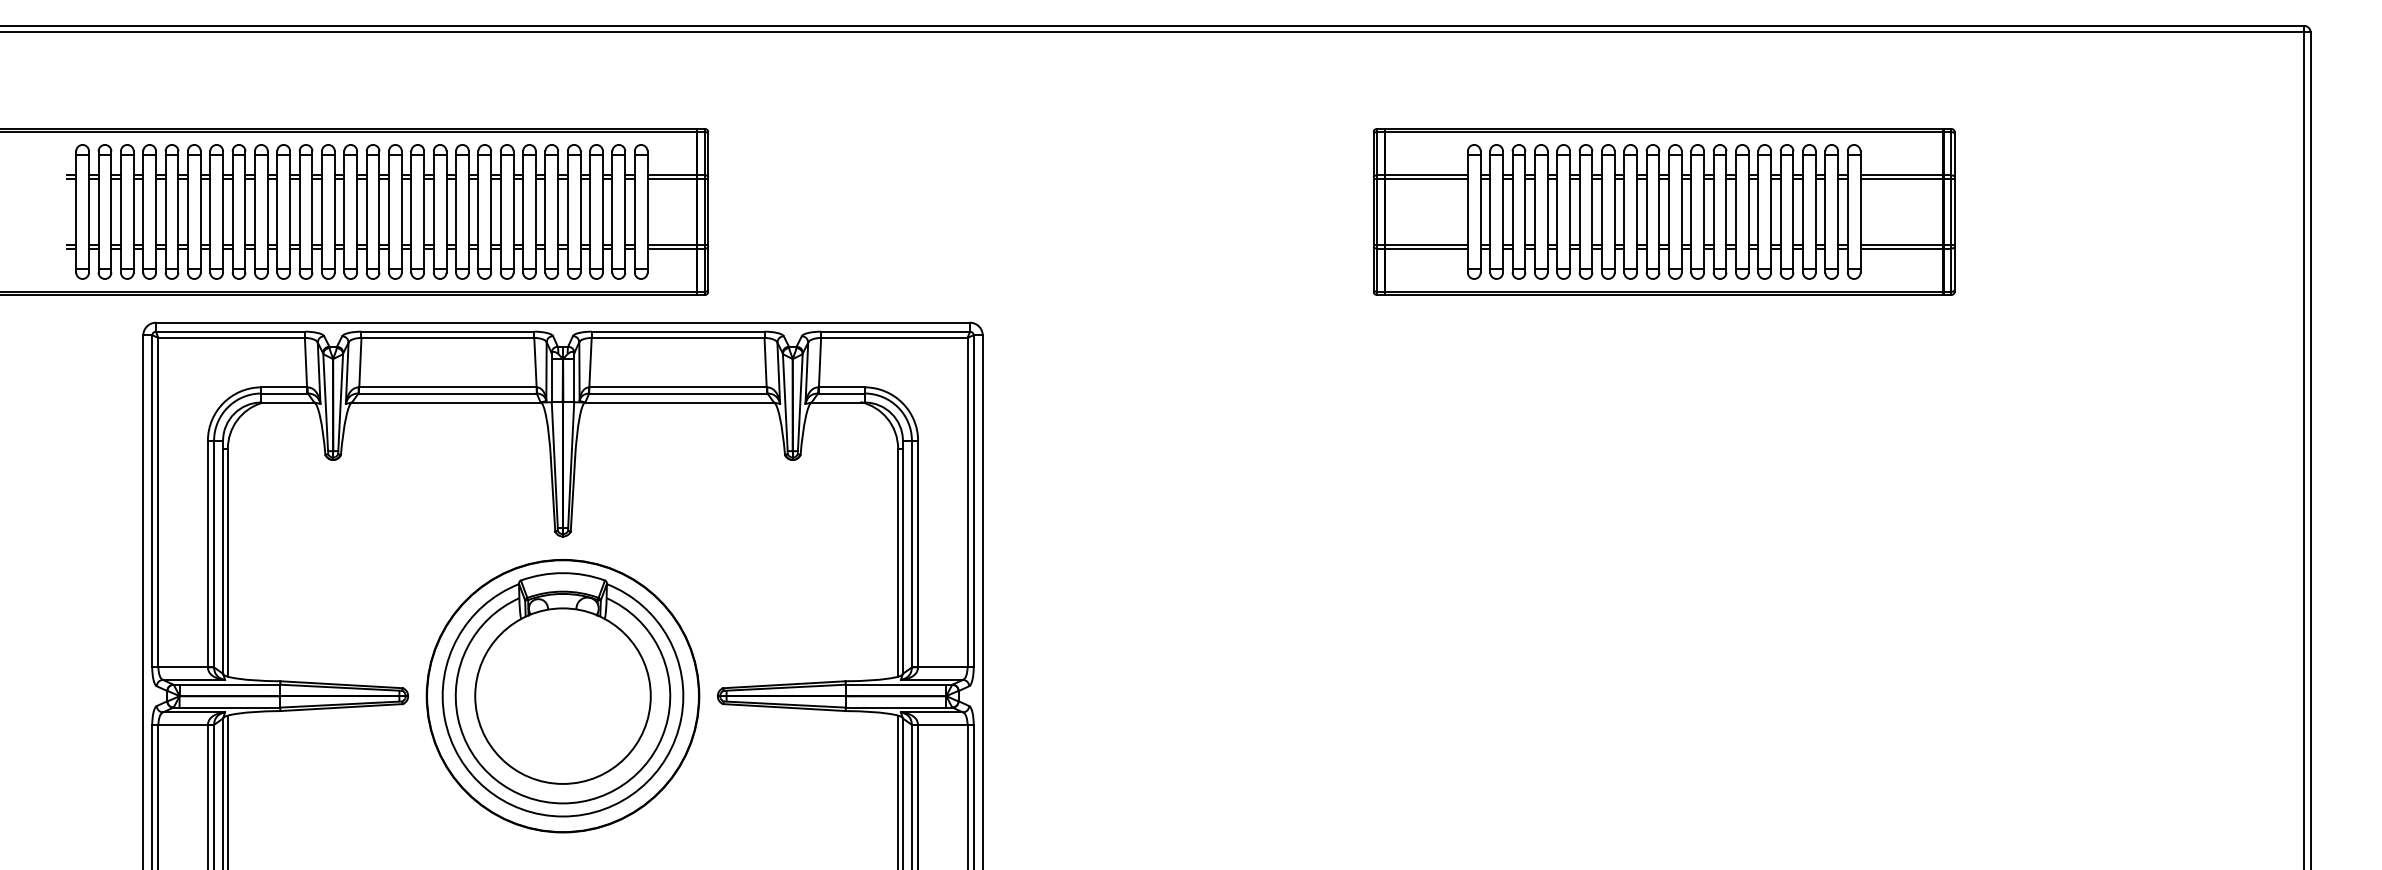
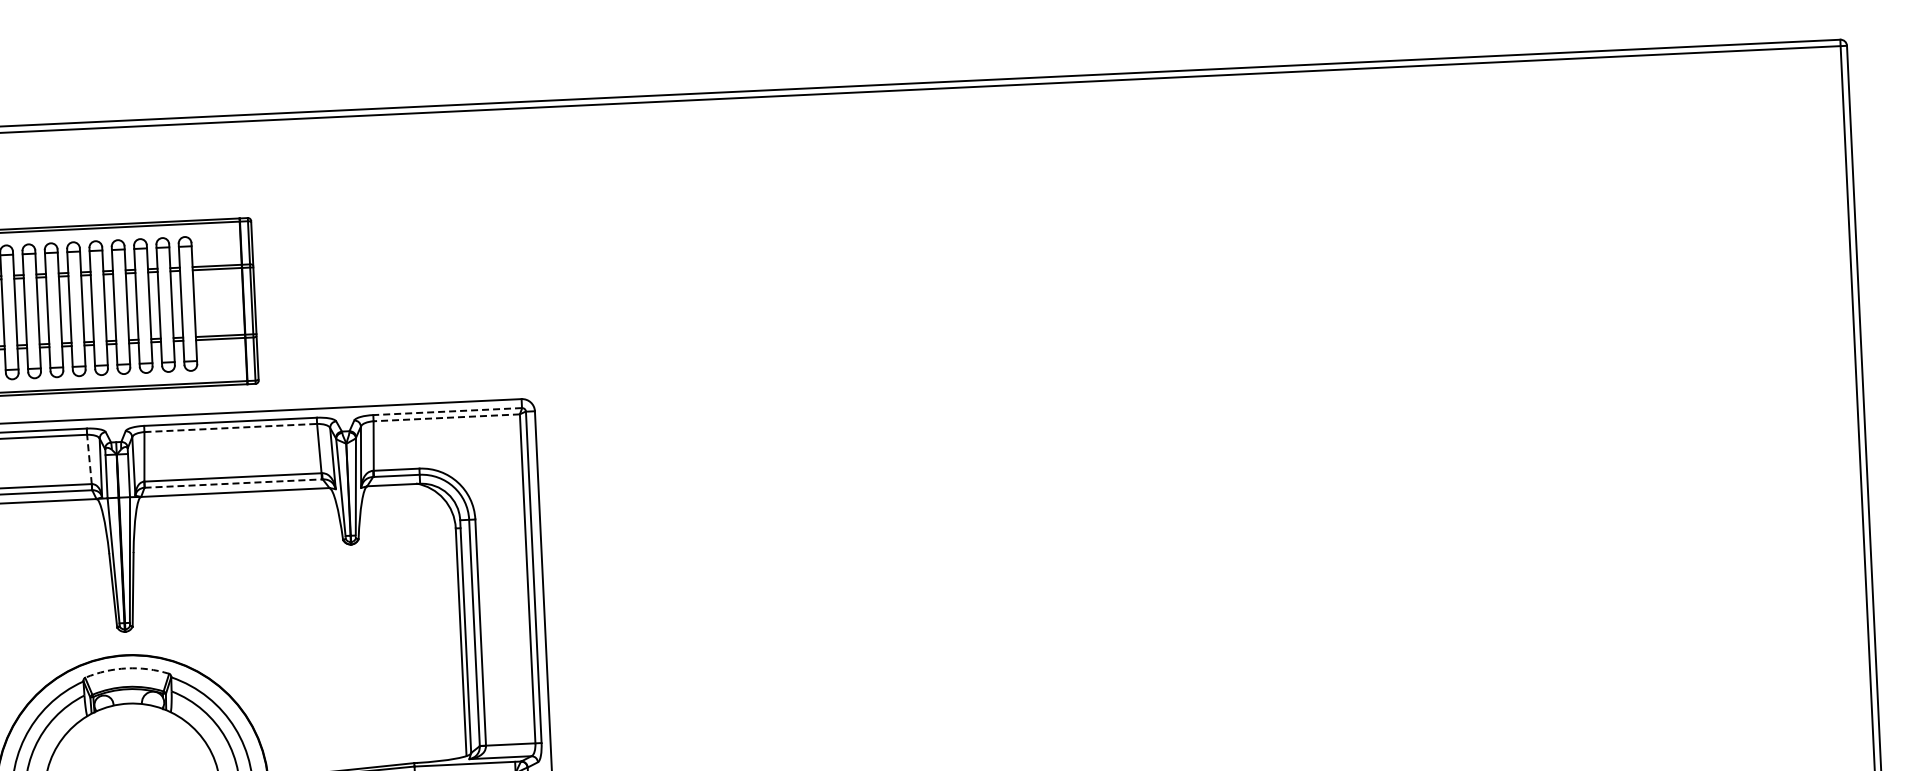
part: (1663, 211) -> (1209, 255), removed
line: (895, 331) -> (447, 411), solid -> dashed
line: (678, 337) -> (231, 427), solid -> dashed
line: (893, 337) -> (445, 417), solid -> dashed
line: (535, 362) -> (89, 459), solid -> dashed
line: (677, 393) -> (232, 483), solid -> dashed
arc: (563, 573) -> (127, 668), solid -> dashed

